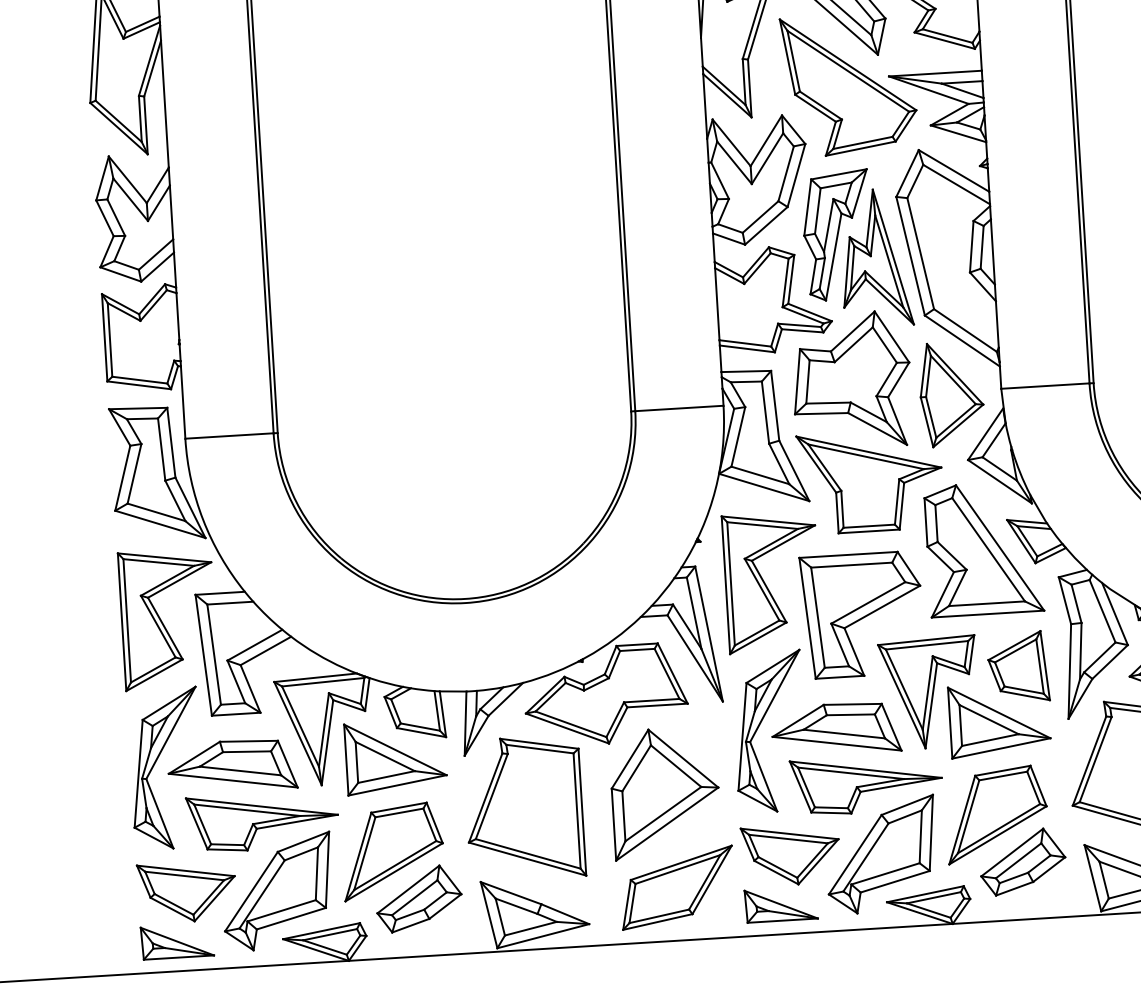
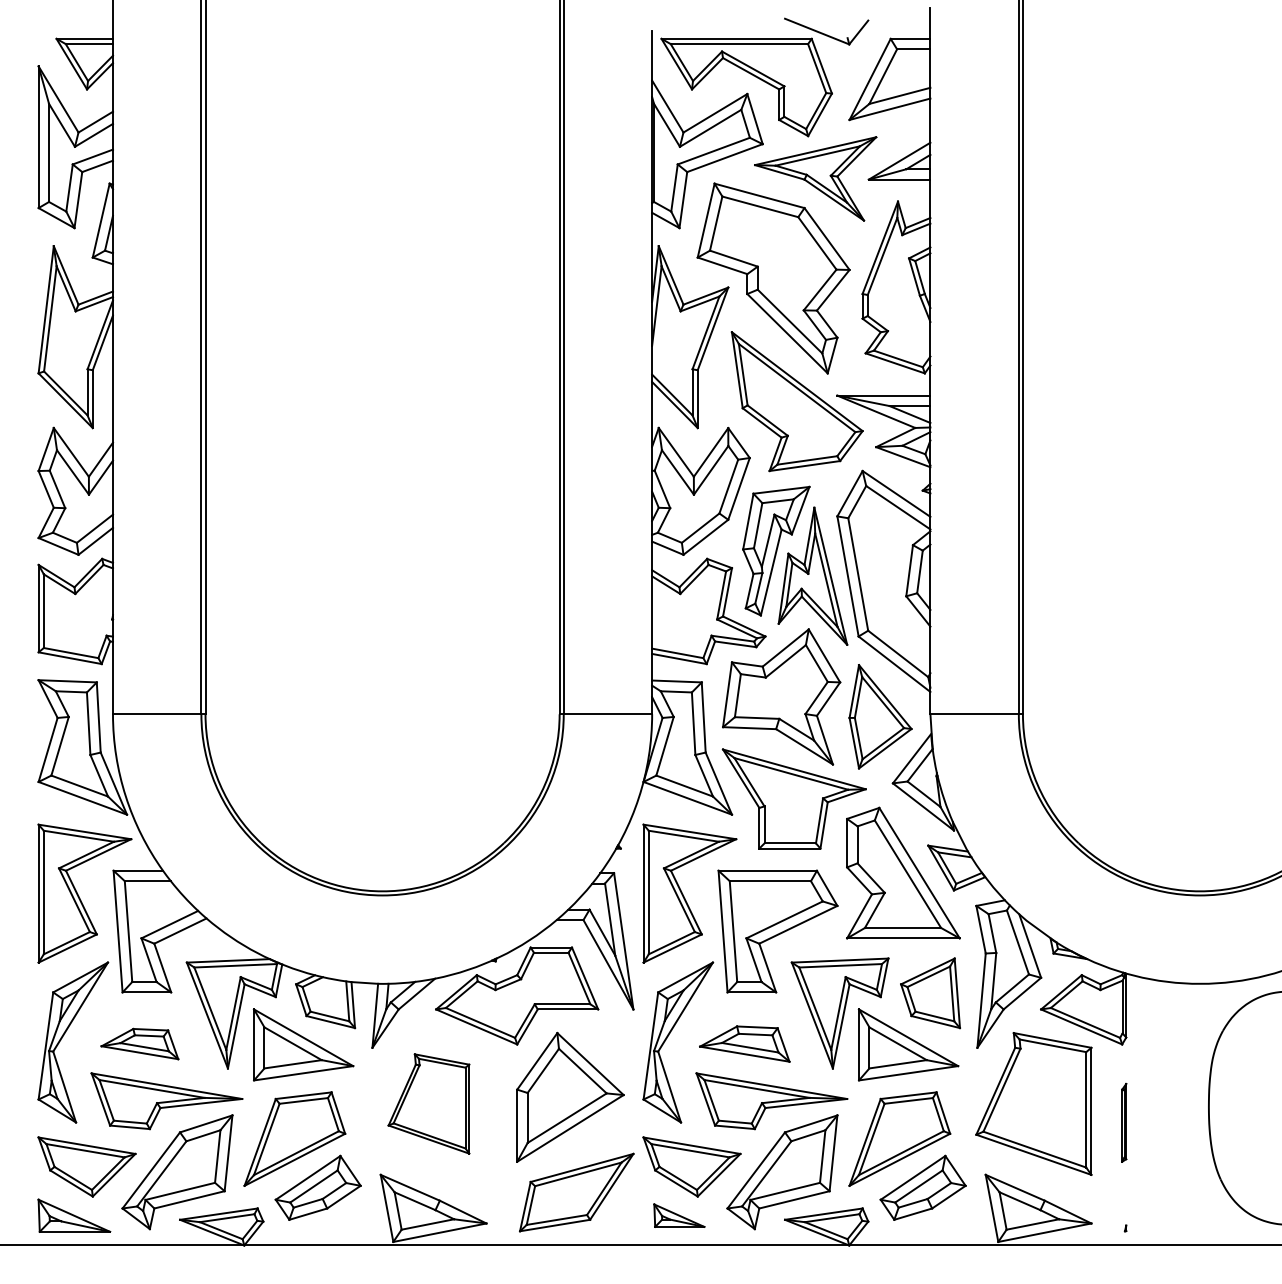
part: (835, 728) -> (744, 1043), size x0.7
part: (231, 765) -> (139, 1043), size x0.6
part: (524, 807) -> (428, 1103), size x0.7
part: (781, 904) -> (679, 1215), size x0.7

